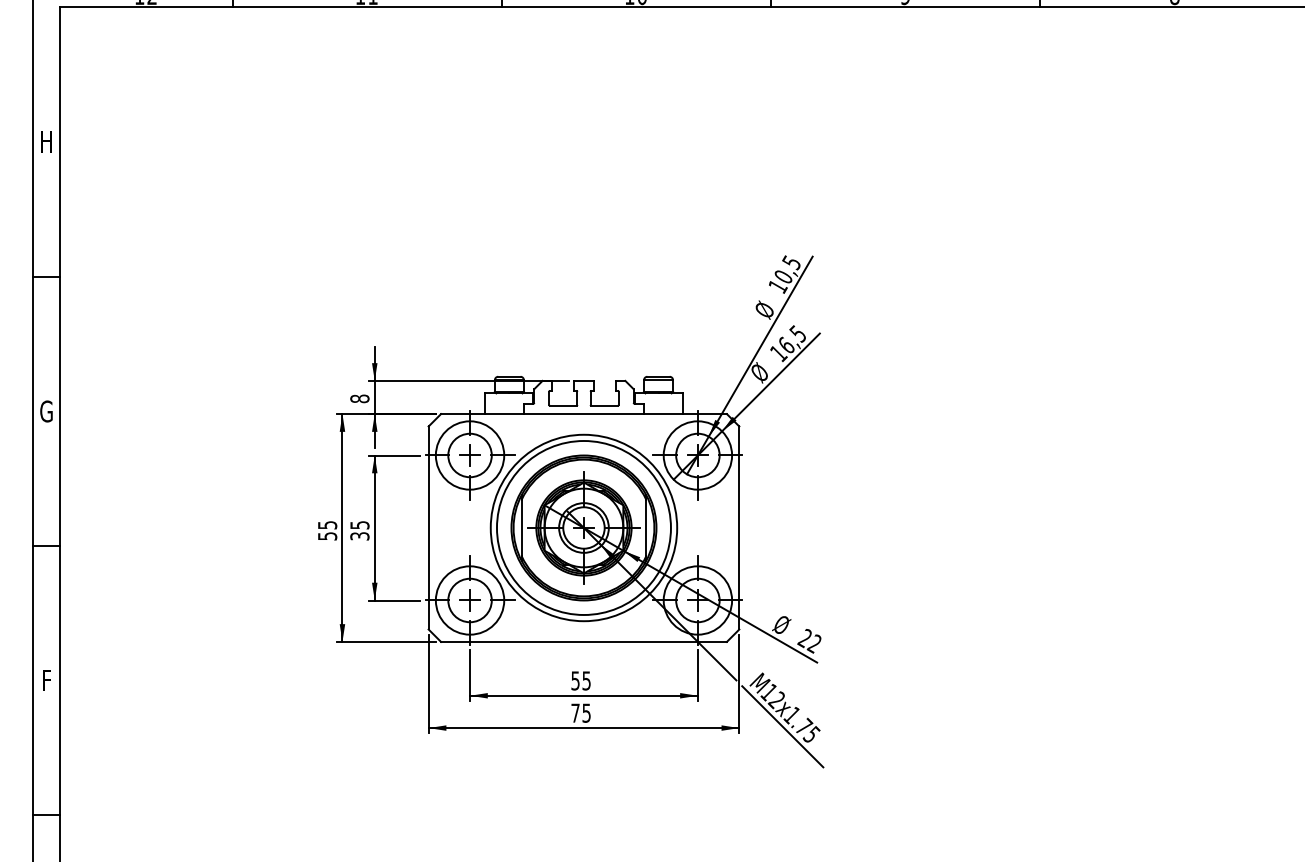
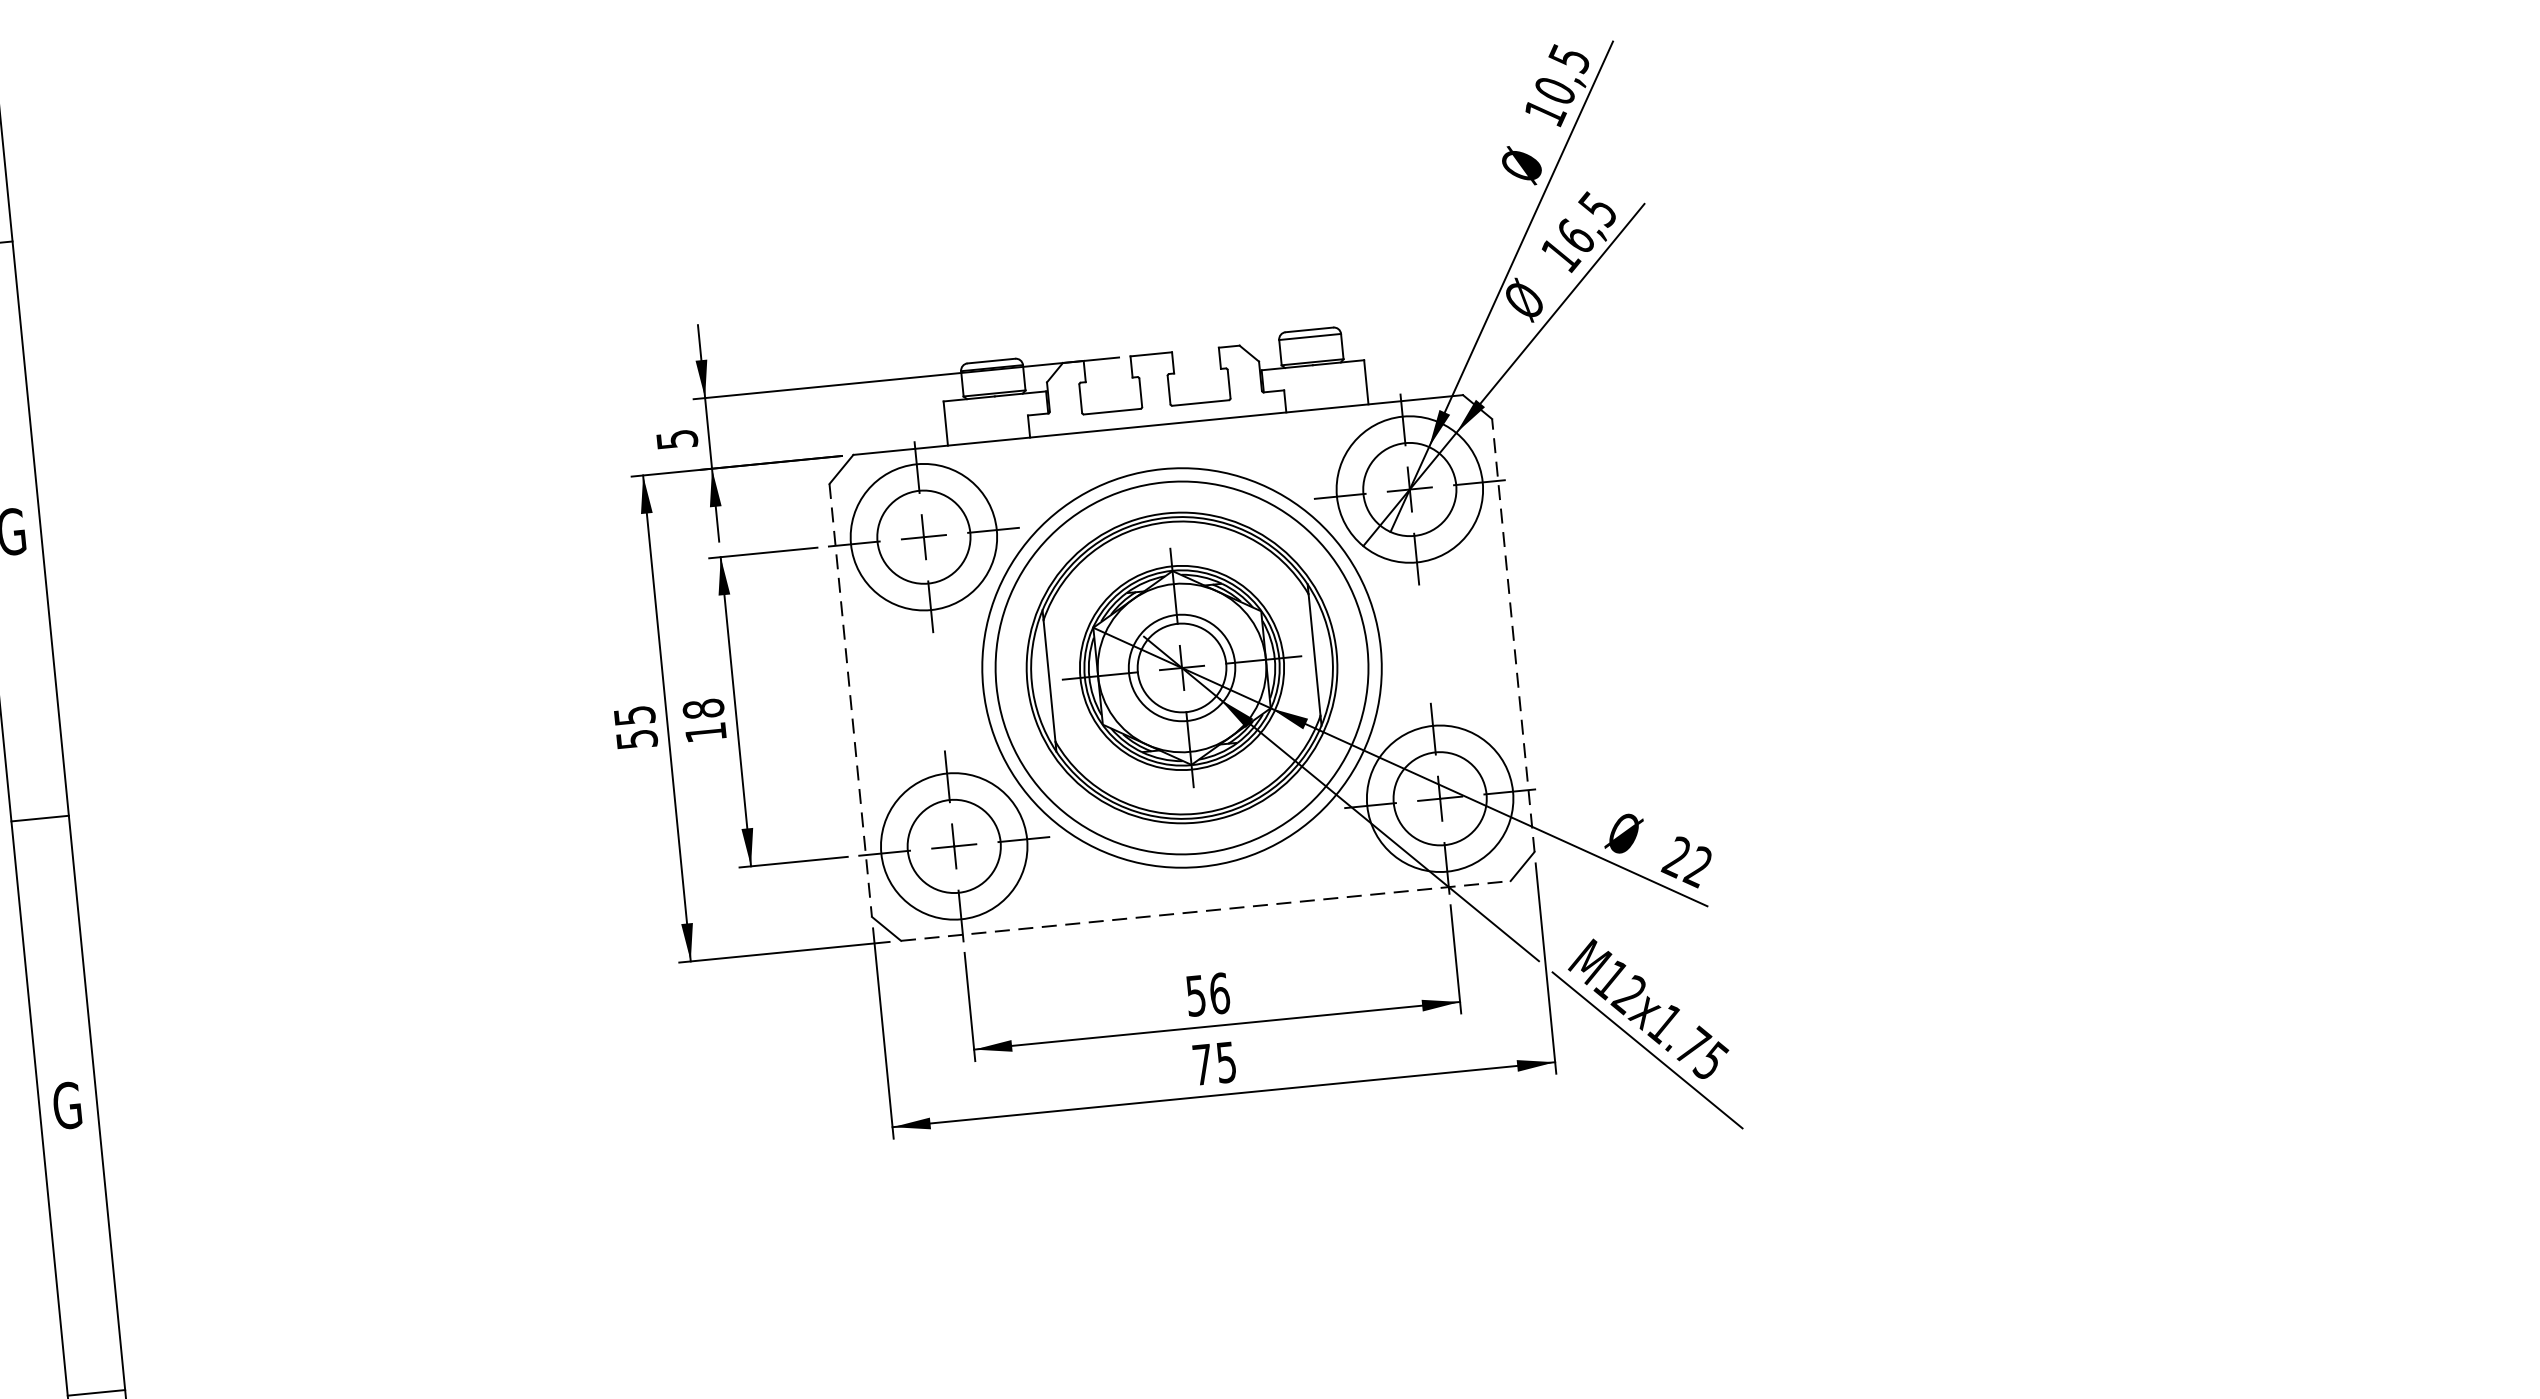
text: (359, 398) -> (676, 438), 8 -> 5
line: (739, 527) -> (1513, 634), solid -> dashed
line: (428, 528) -> (850, 701), solid -> dashed
text: (359, 530) -> (703, 720), 35 -> 18
line: (583, 641) -> (1204, 910), solid -> dashed
text: (46, 680) -> (67, 1105), F -> G
text: (586, 680) -> (1219, 992), 55 -> 56

